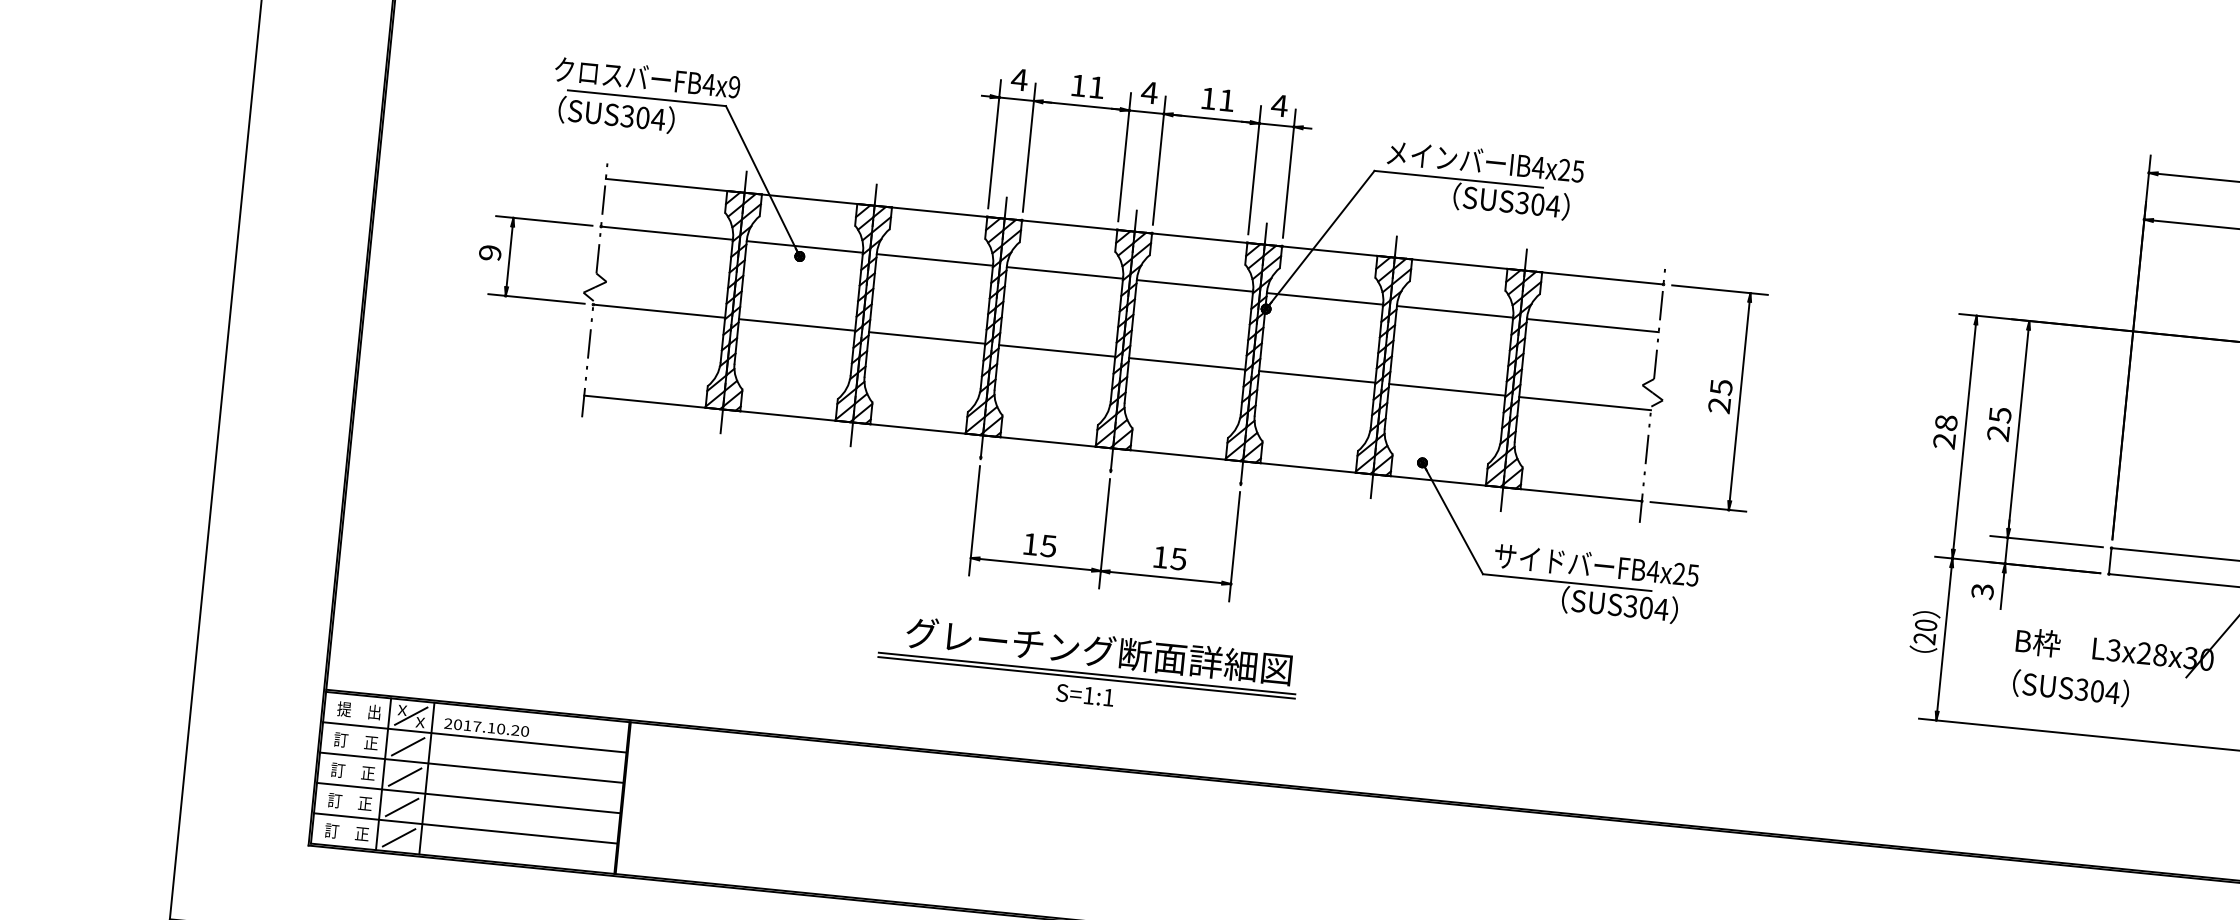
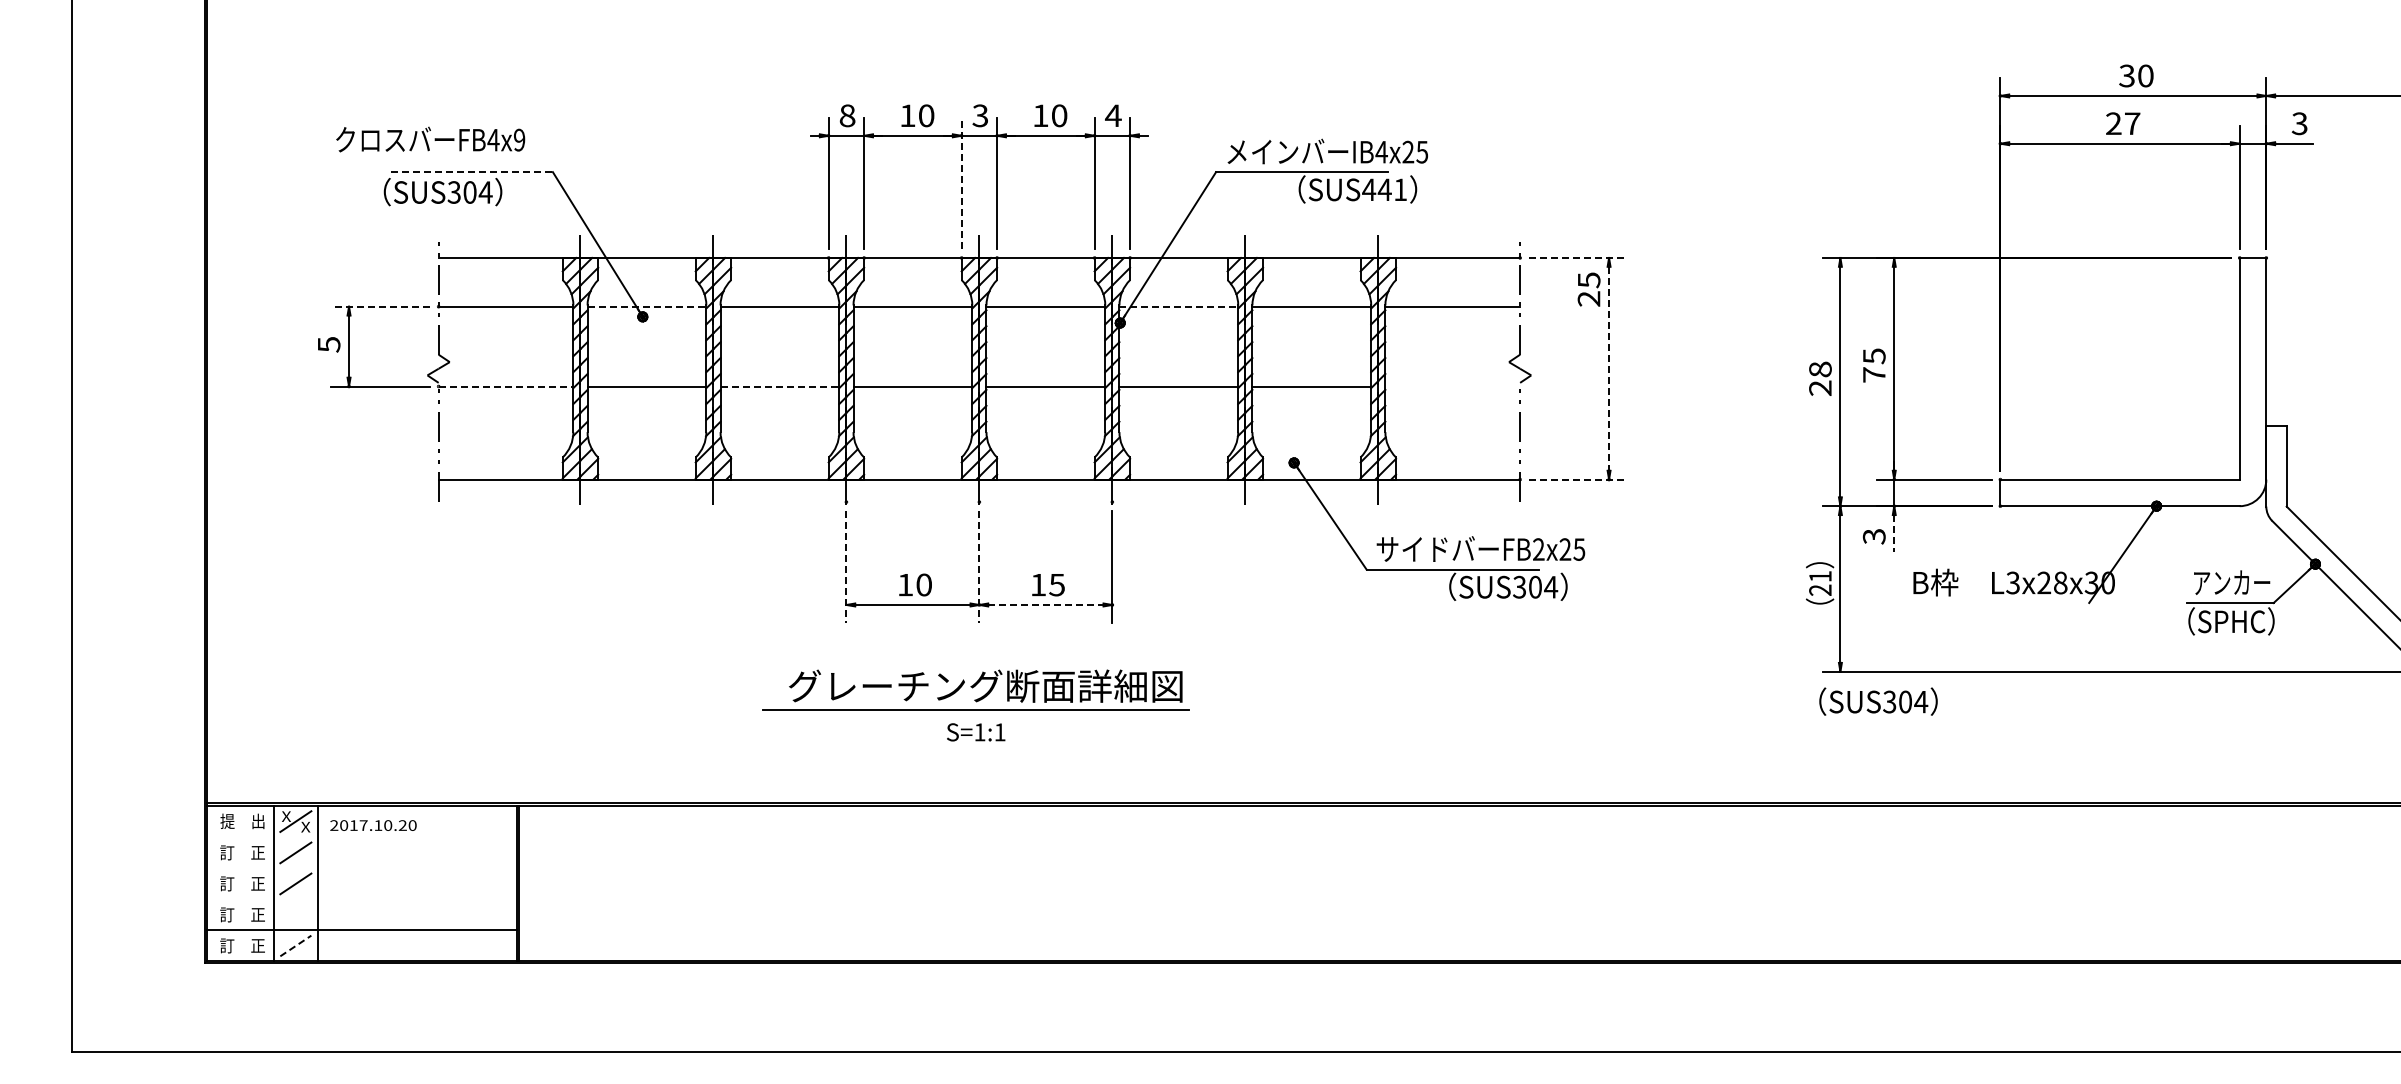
text: (647, 77) -> (430, 139), moved
text: (1019, 79) -> (847, 115), 4 -> 8
text: (1096, 87) -> (926, 115), 11 -> 10
text: (1149, 92) -> (980, 115), 4 -> 3
line: (647, 98) -> (472, 172), solid -> dashed
text: (1226, 100) -> (1059, 115), 11 -> 10
line: (1124, 157) -> (961, 183), solid -> dashed
text: (1537, 204) -> (1384, 189), SUS304 -> SUS441
line: (544, 220) -> (380, 306), solid -> dashed
line: (805, 246) -> (647, 306), solid -> dashed
text: (489, 252) -> (328, 344), 9 -> 5
line: (1719, 289) -> (1577, 257), solid -> dashed
line: (1325, 298) -> (1179, 306), solid -> dashed
line: (659, 311) -> (506, 386), solid -> dashed
line: (927, 337) -> (780, 386), solid -> dashed
text: (1719, 396) -> (1588, 289), moved
line: (1740, 401) -> (1609, 368), solid -> dashed
line: (1584, 403) -> (1452, 386), removed
text: (1997, 432) -> (1873, 374), 25 -> 75
line: (1697, 506) -> (1577, 479), solid -> dashed
line: (974, 520) -> (846, 566), solid -> dashed
line: (1104, 533) -> (979, 566), solid -> dashed
text: (1048, 545) -> (923, 584), 15 -> 10
text: (1653, 571) -> (1538, 549), FB4x25 -> FB2x25
line: (1165, 577) -> (1045, 604), solid -> dashed
line: (2002, 590) -> (1894, 533), solid -> dashed
text: (1926, 625) -> (1820, 576), 20 -> 21
line: (1086, 677) -> (975, 714), removed
text: (2071, 688) -> (1878, 701), moved
line: (474, 737) -> (362, 836), removed
line: (471, 767) -> (362, 867), removed
line: (468, 797) -> (362, 898), removed
line: (401, 806) -> (295, 914), removed
line: (398, 837) -> (295, 945), solid -> dashed

